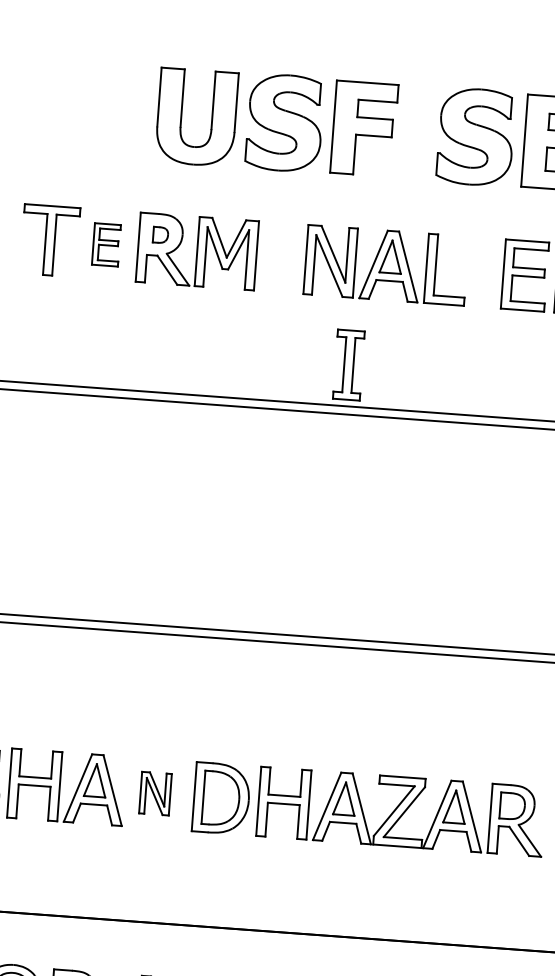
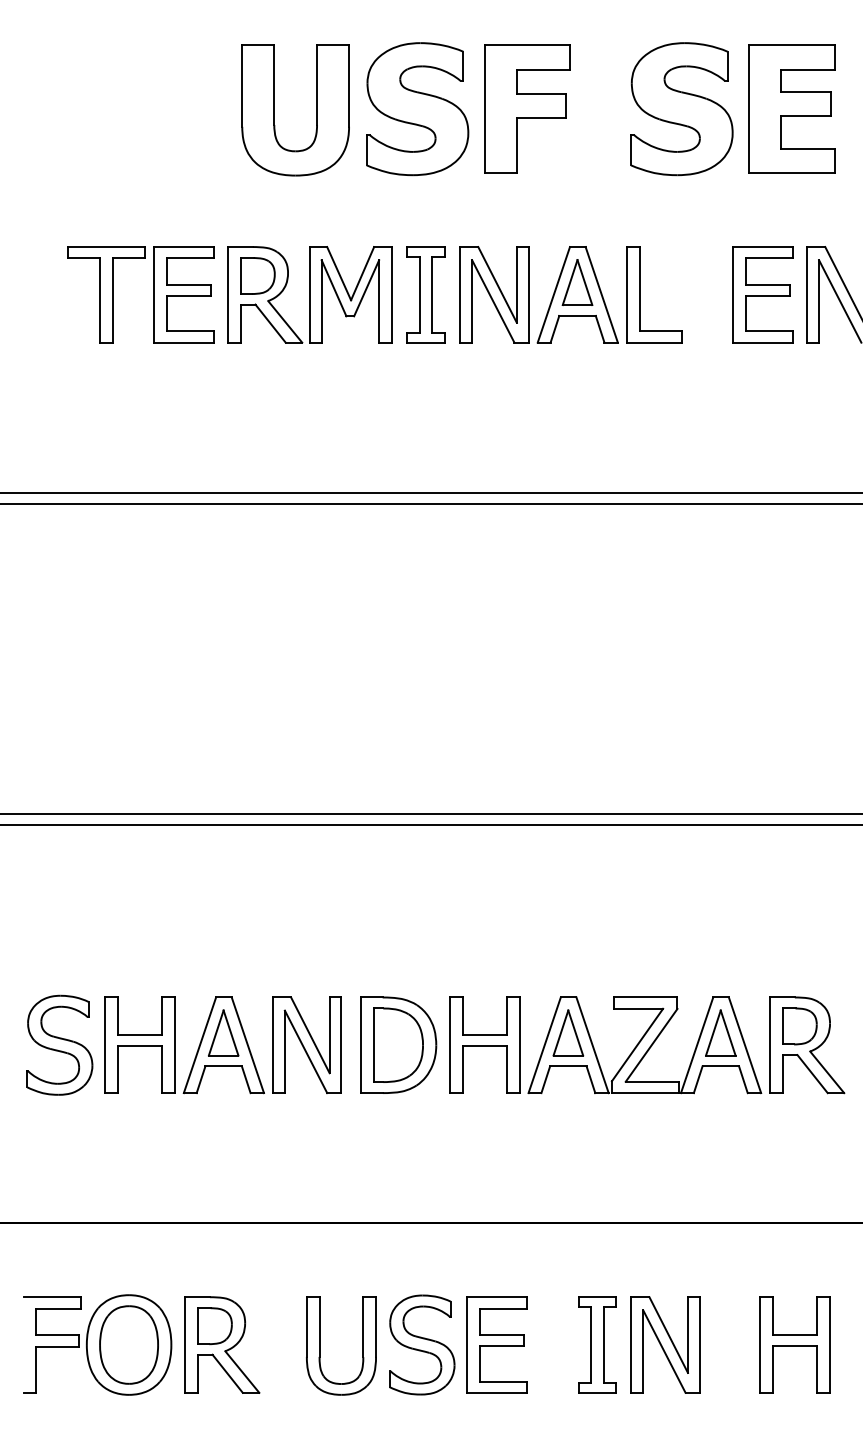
part: (160, 234) -> (257, 275), size x1.67
part: (105, 244) -> (183, 294), size x1.67
part: (348, 364) -> (425, 294), moved
part: (155, 793) -> (306, 1044), size x1.67

